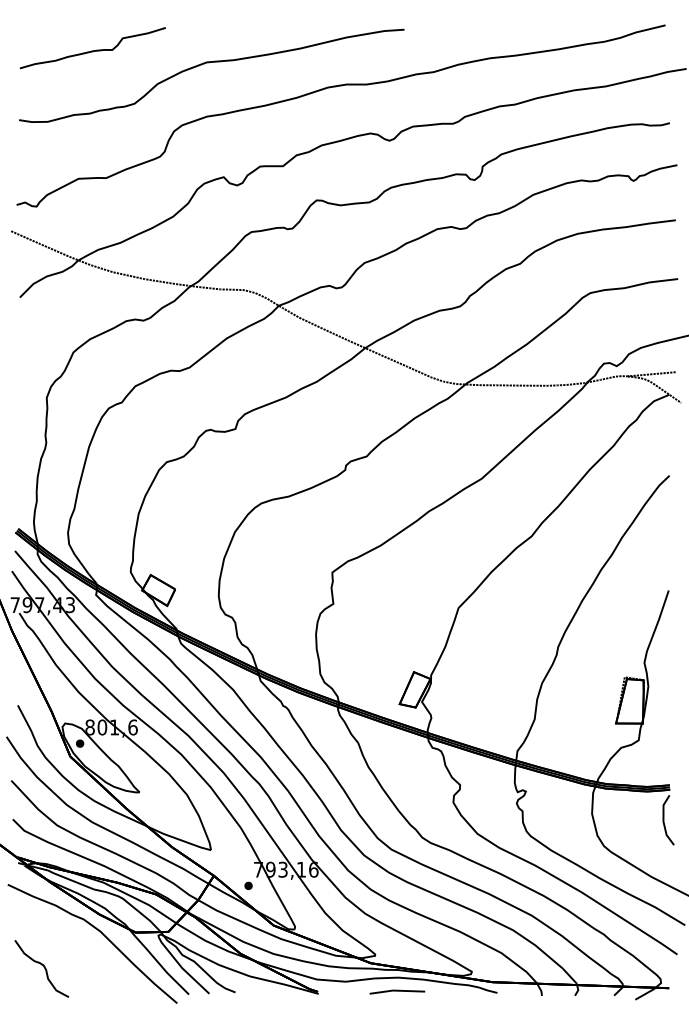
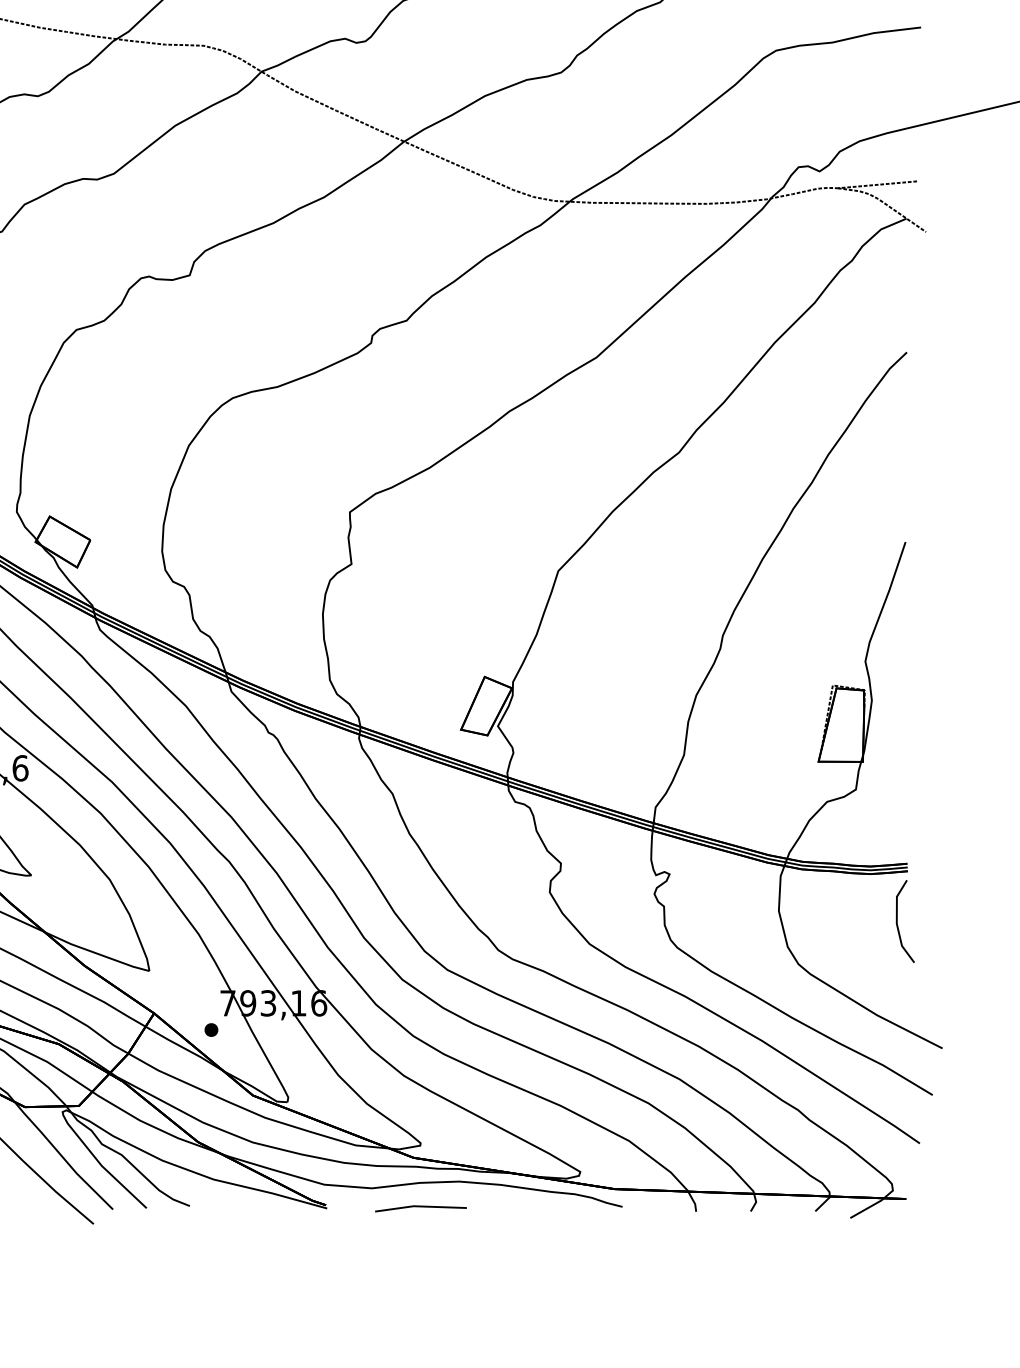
line: (397, 991) -> (421, 1207), moved

